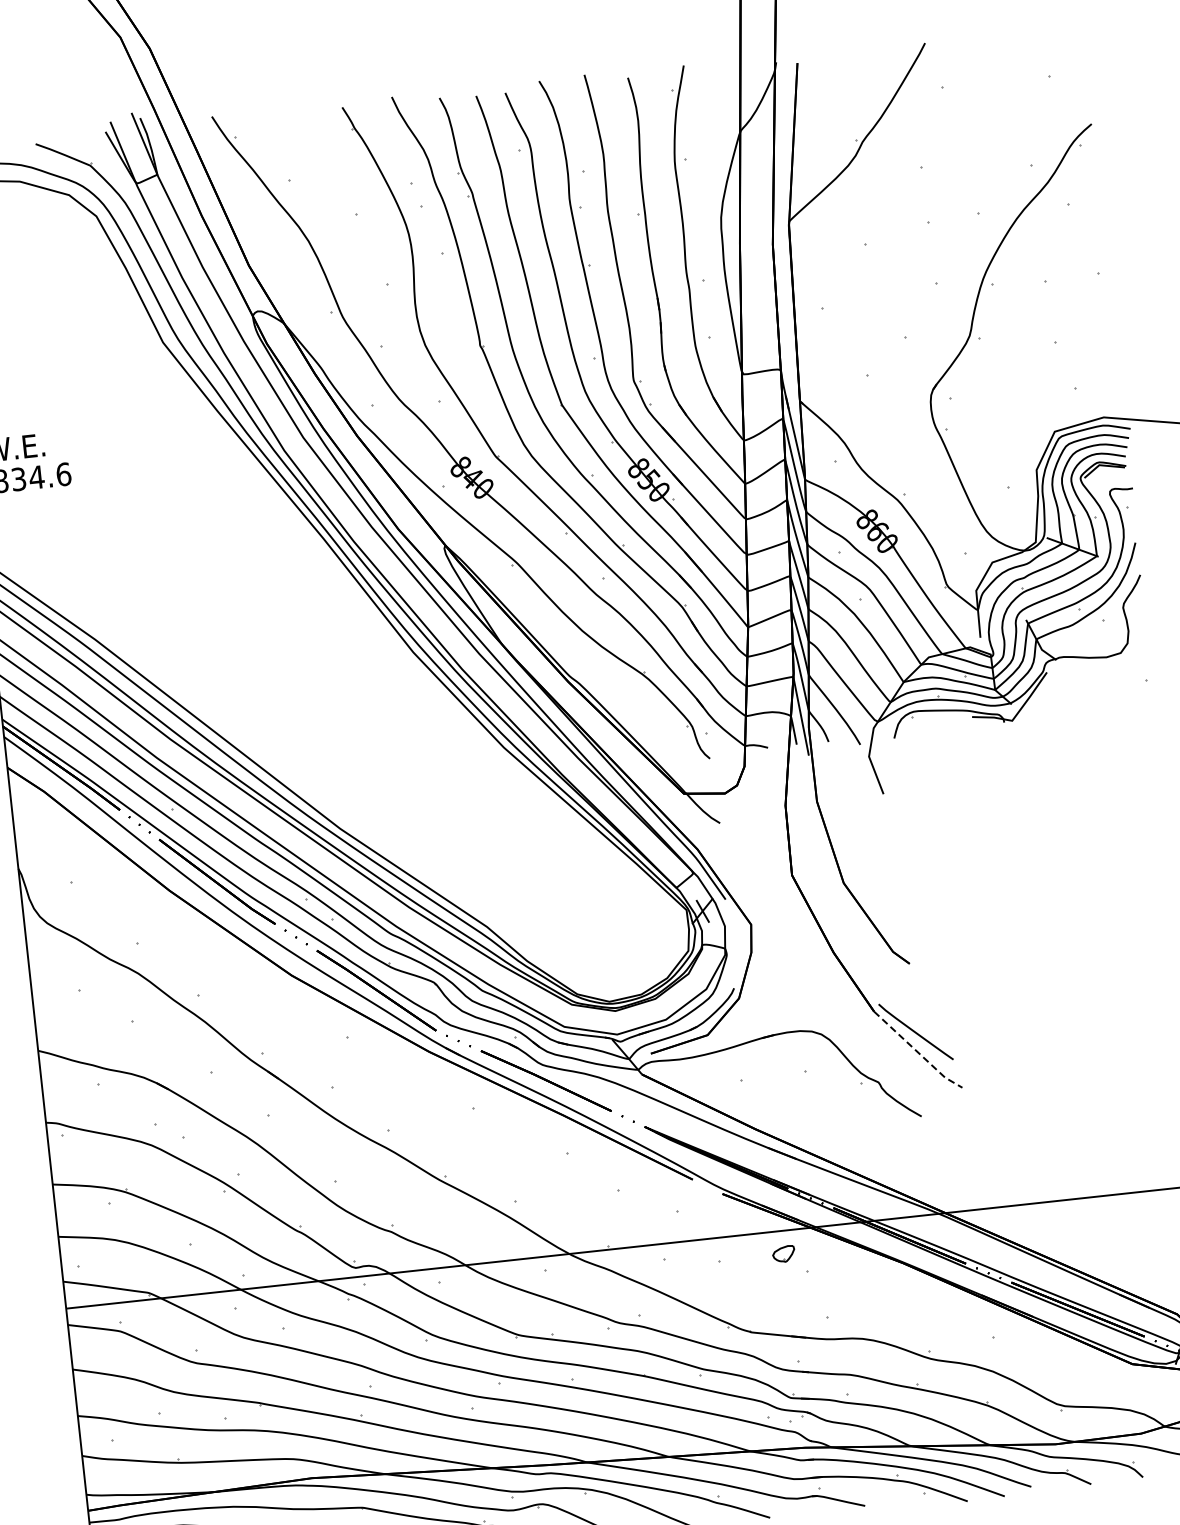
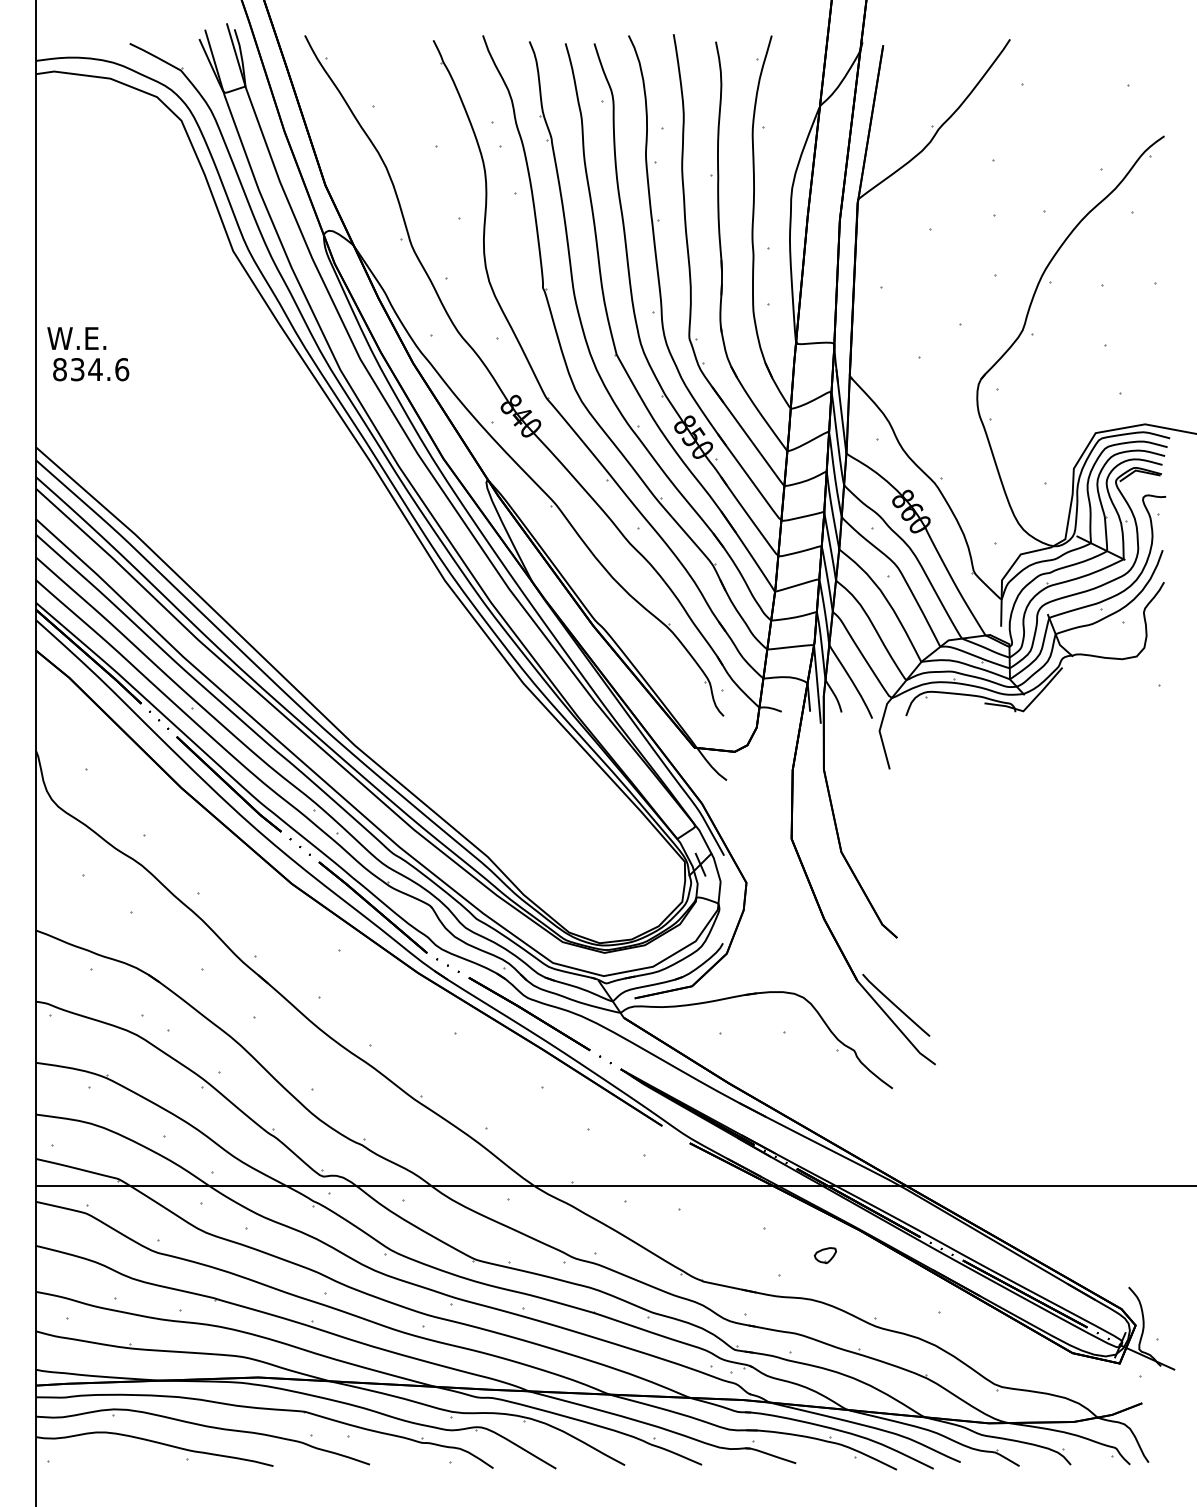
line: (917, 1052) -> (895, 1025), dashed -> solid
part: (782, 1254) -> (824, 1255), moved

